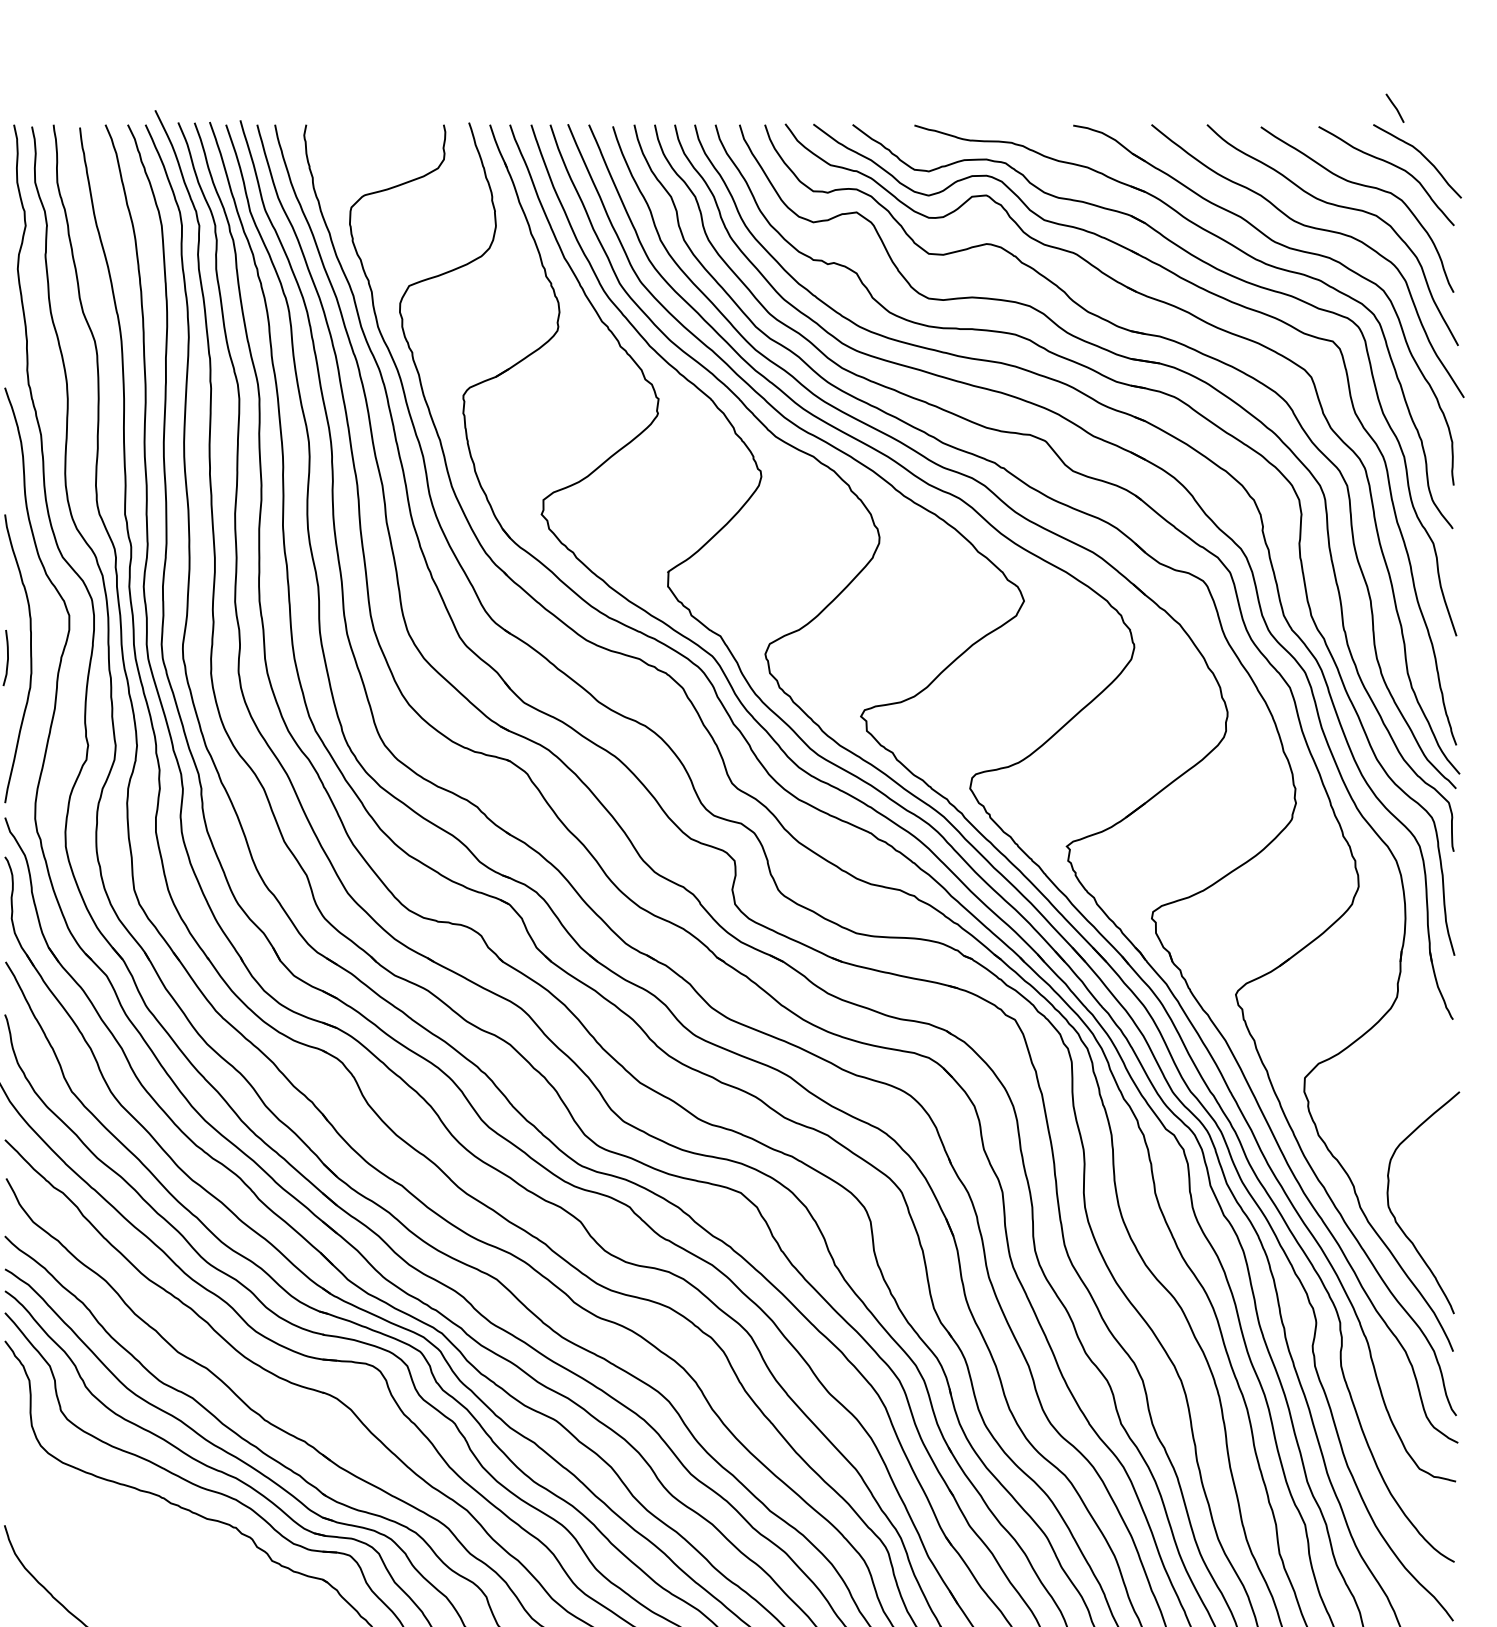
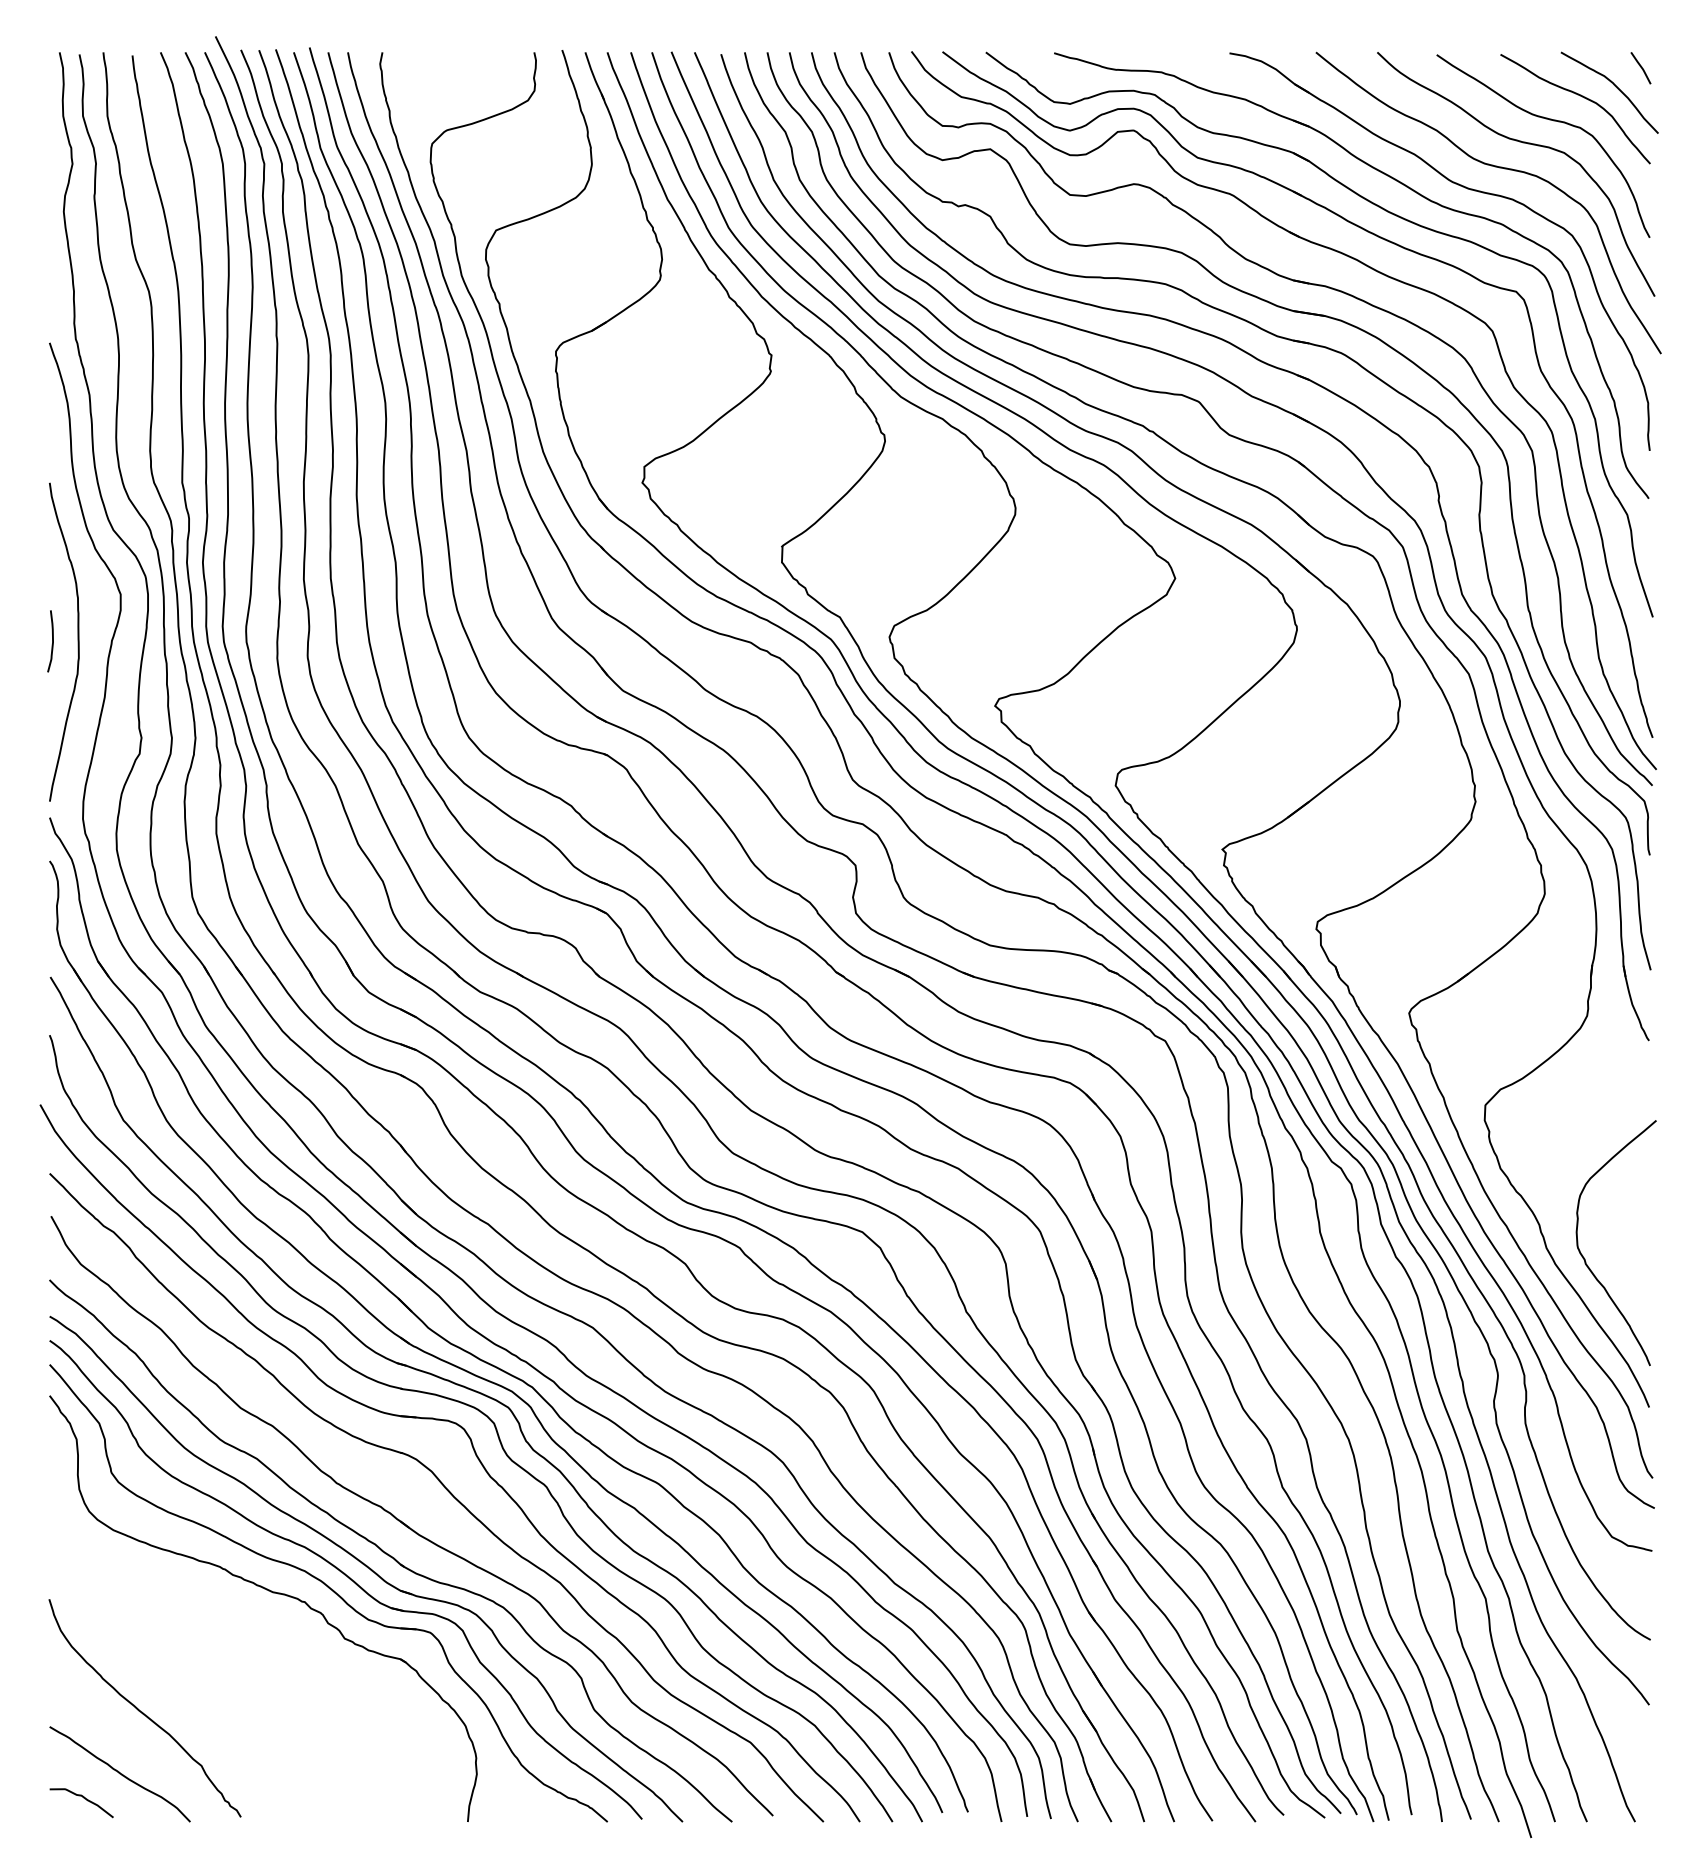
line: (1394, 107) -> (1640, 67), moved

